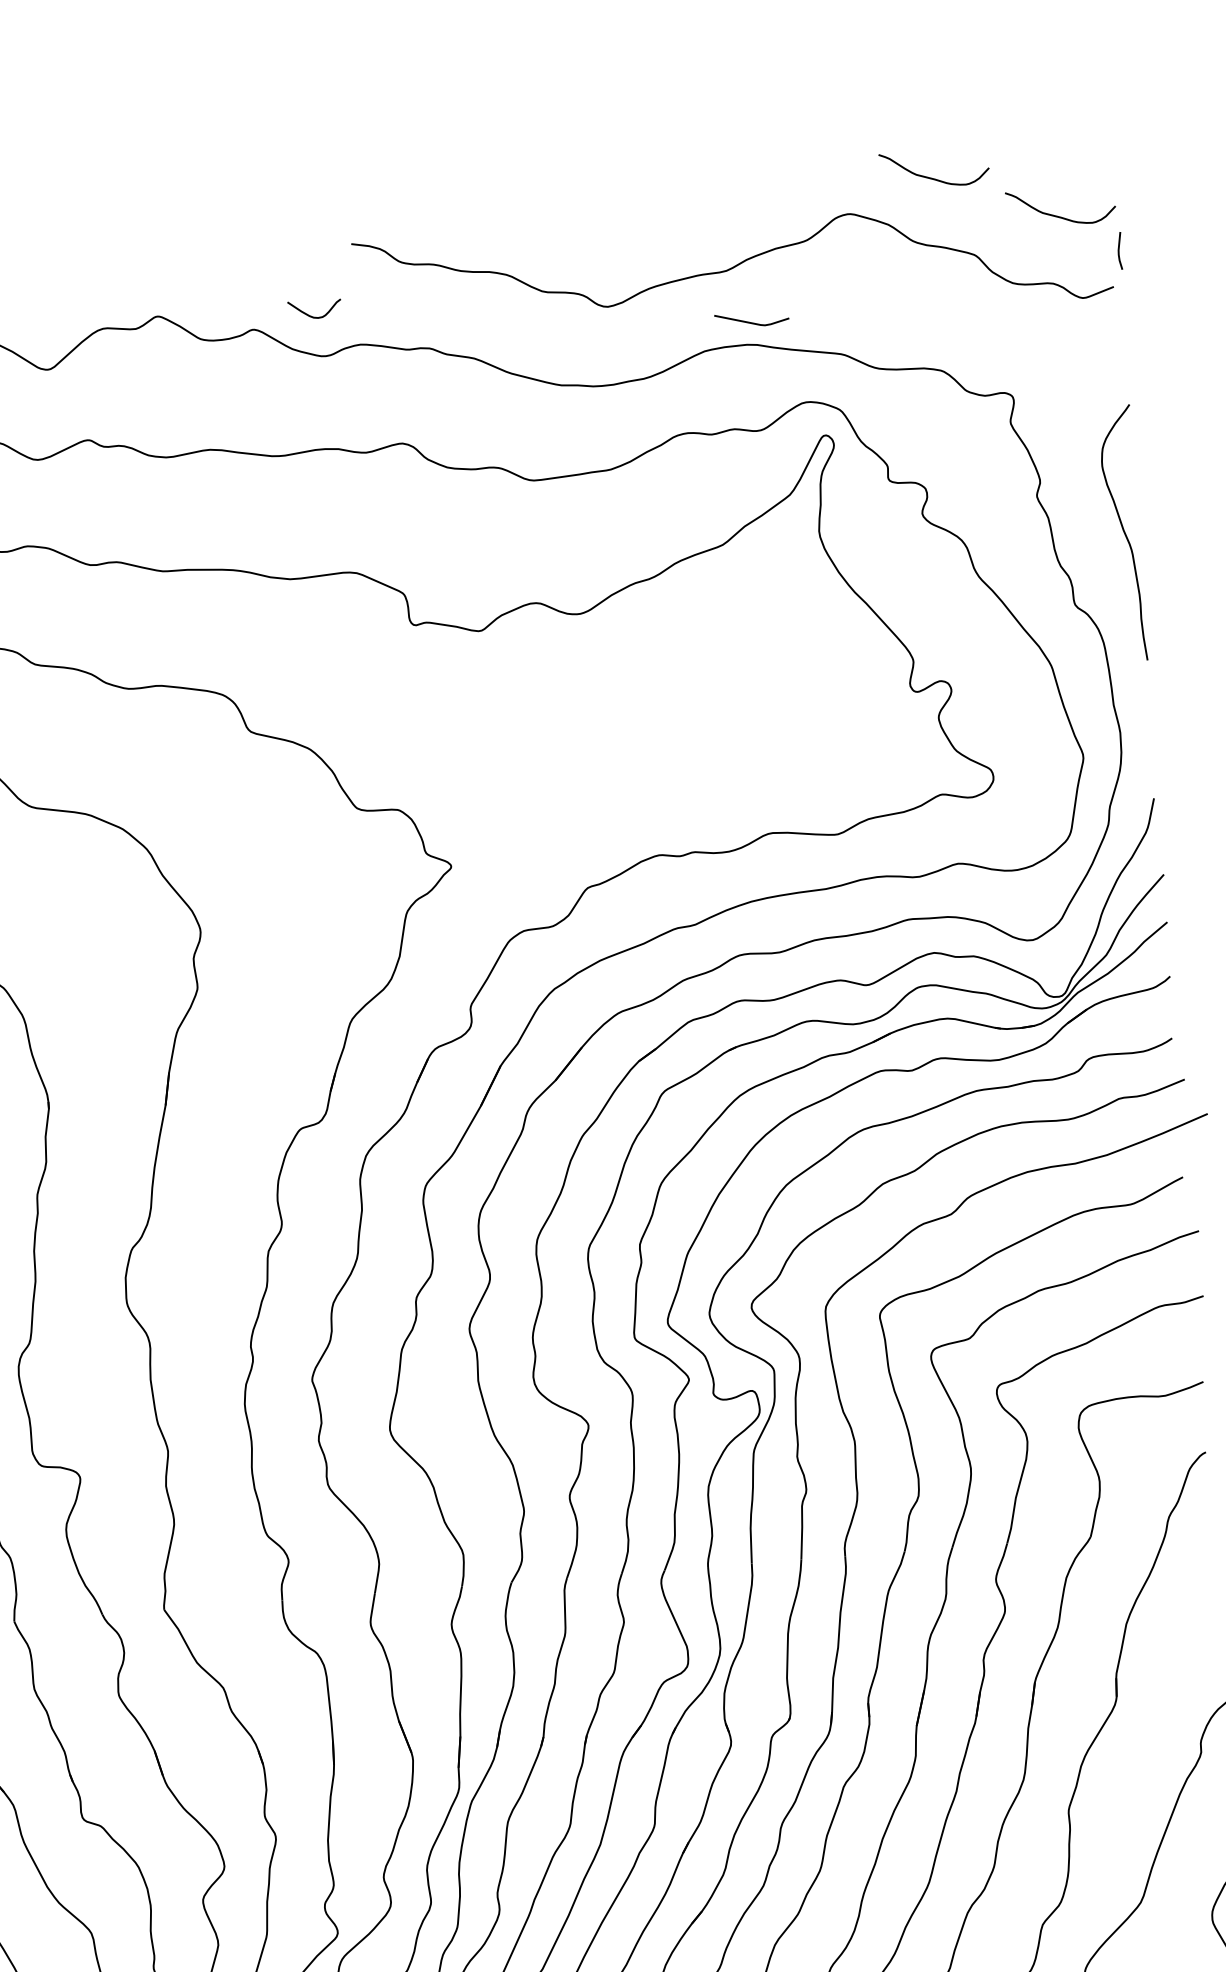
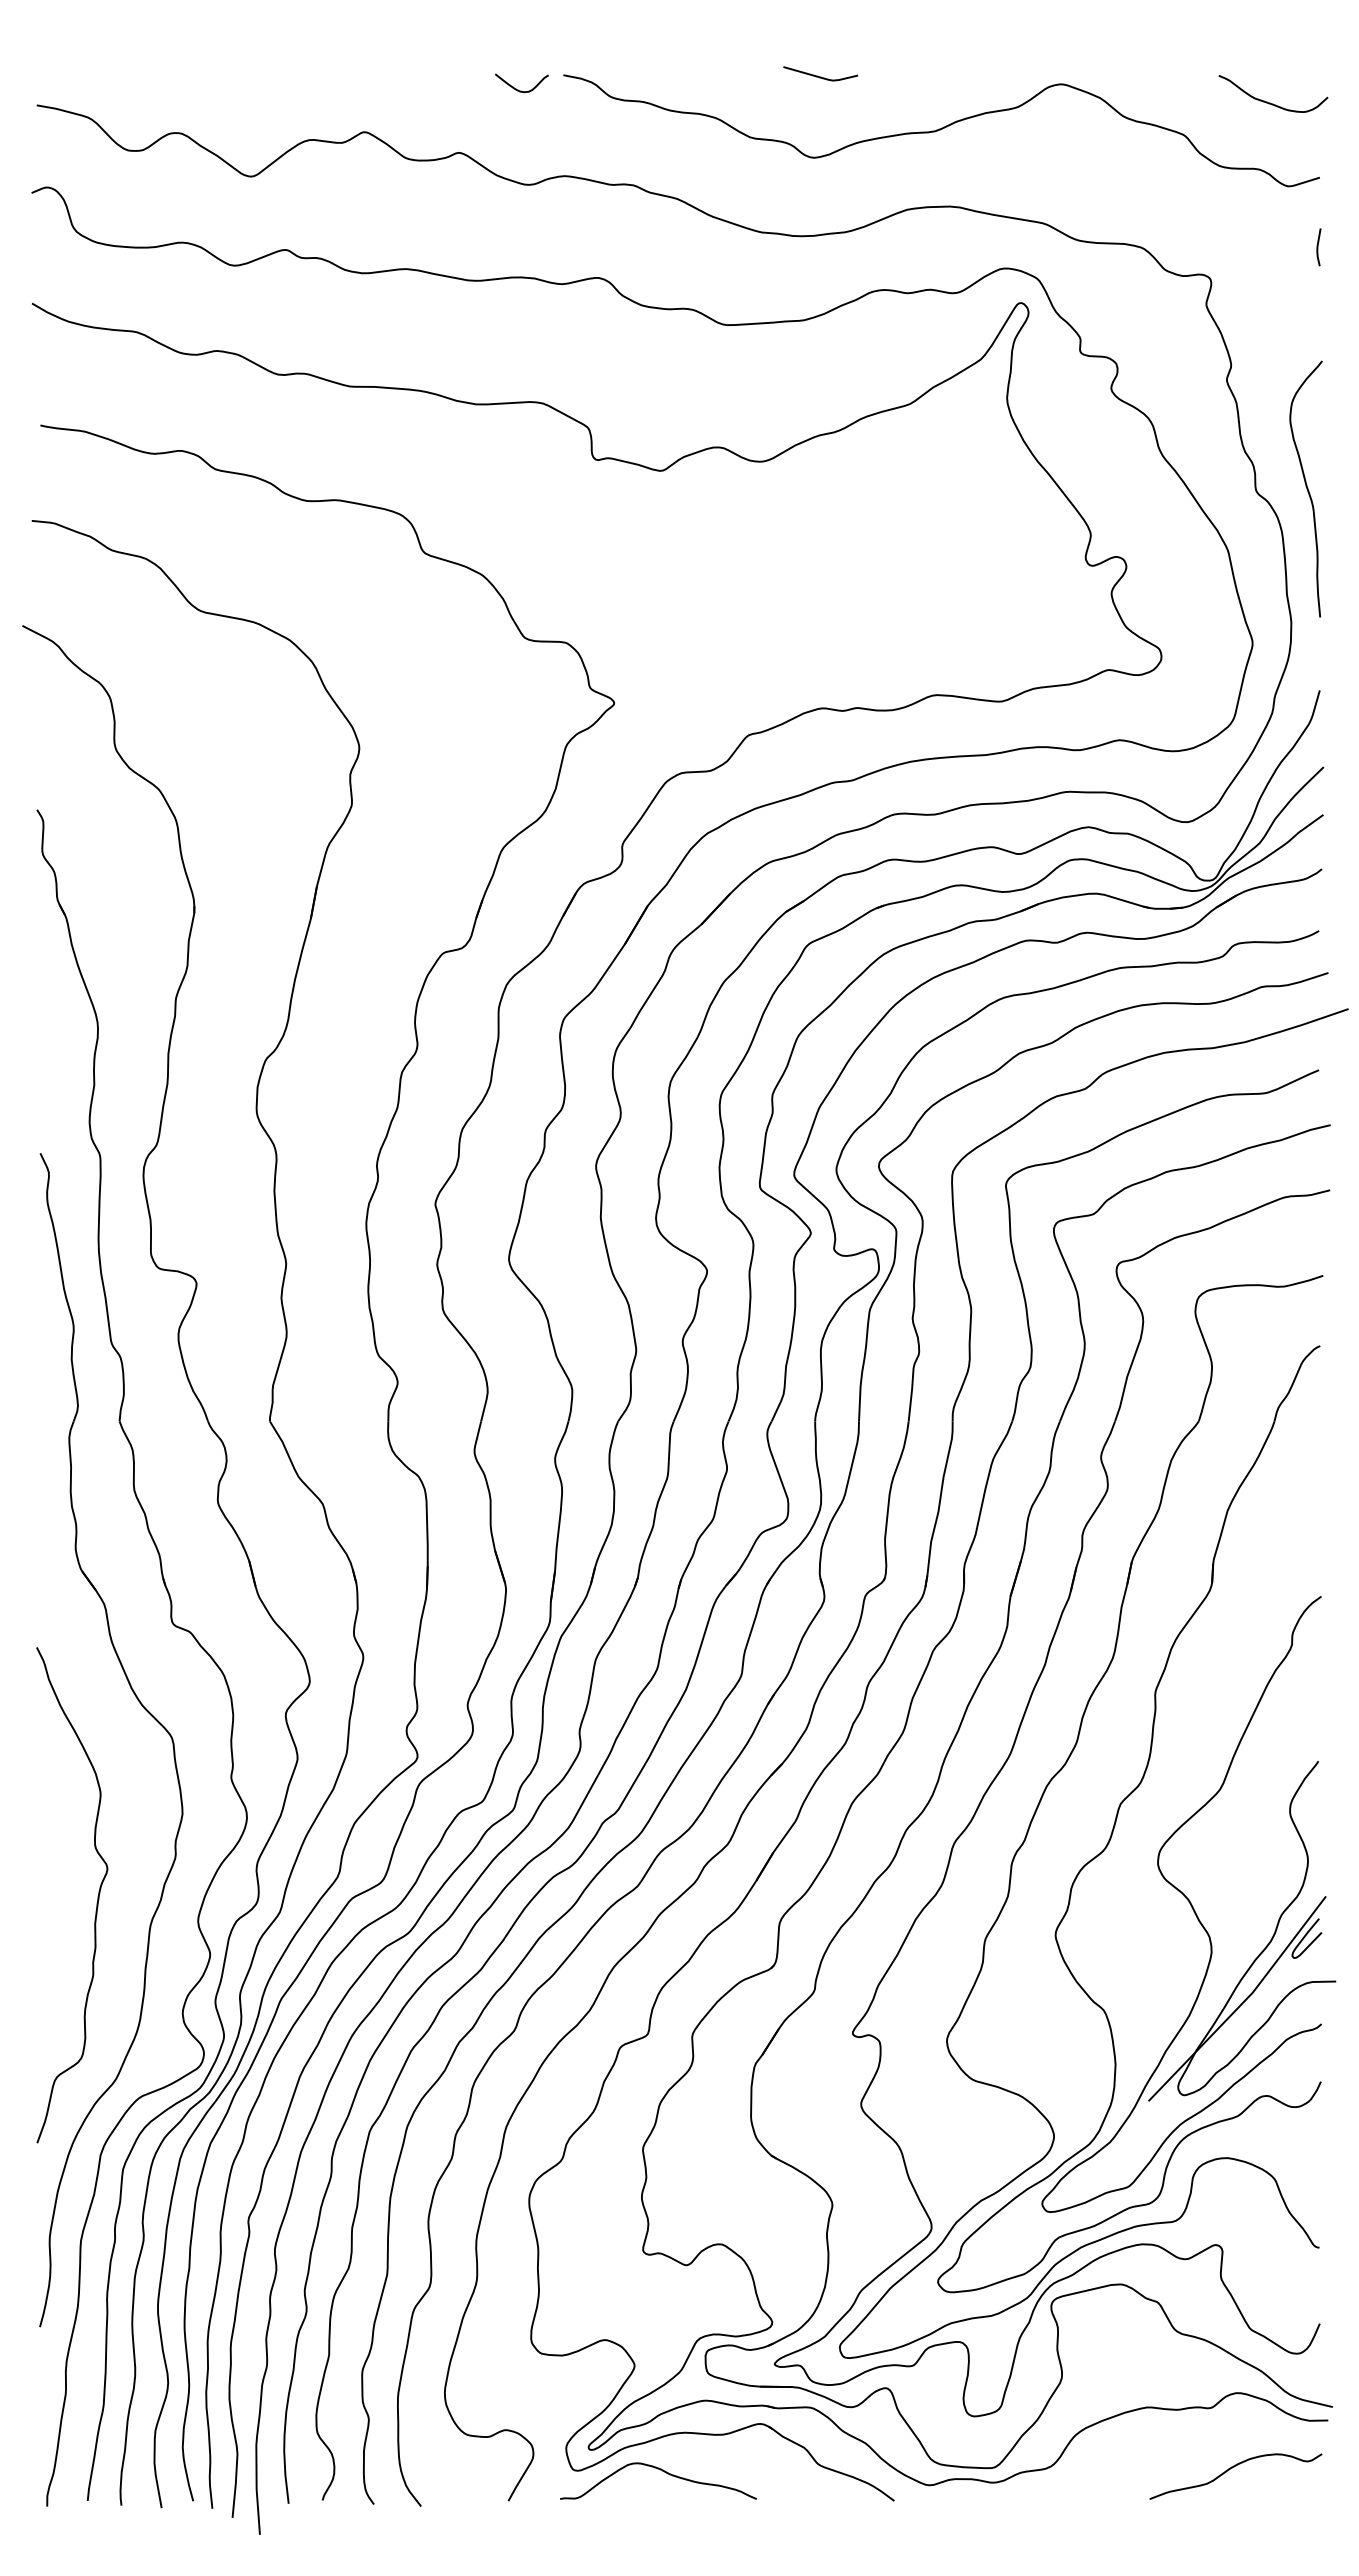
curve: (932, 177) -> (1147, 54), removed
line: (1119, 251) -> (1318, 247), moved
curve: (311, 315) -> (518, 89), moved
line: (751, 322) -> (820, 76), moved
curve: (1123, 532) -> (1306, 488), moved

